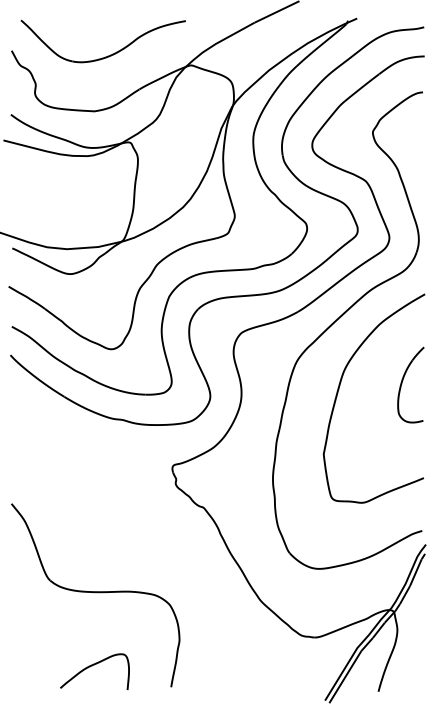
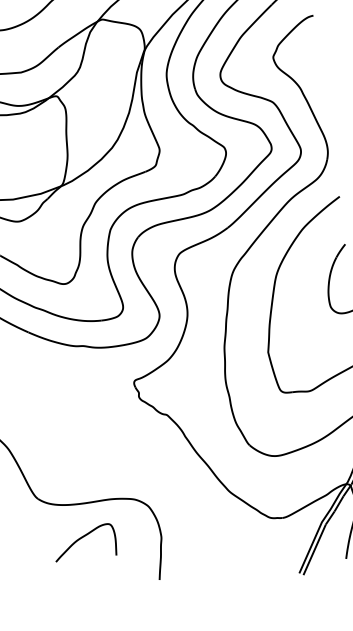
curve: (92, 666) -> (82, 538), moved

